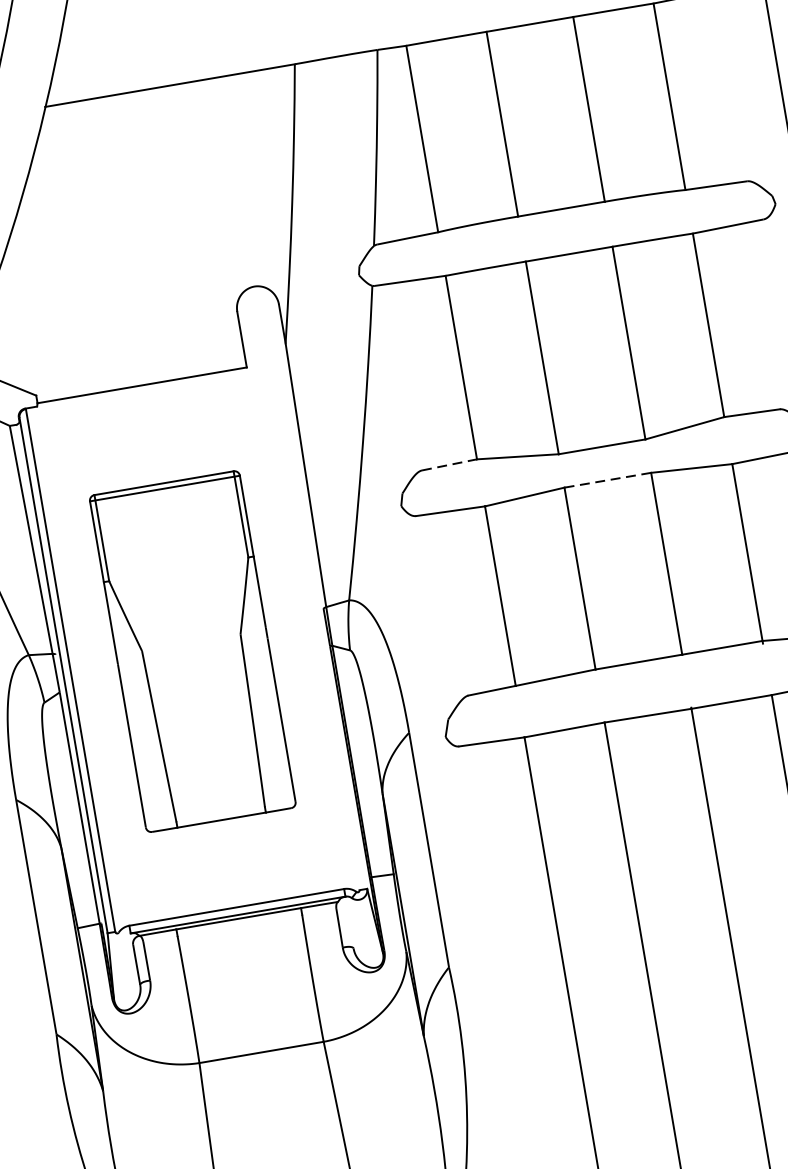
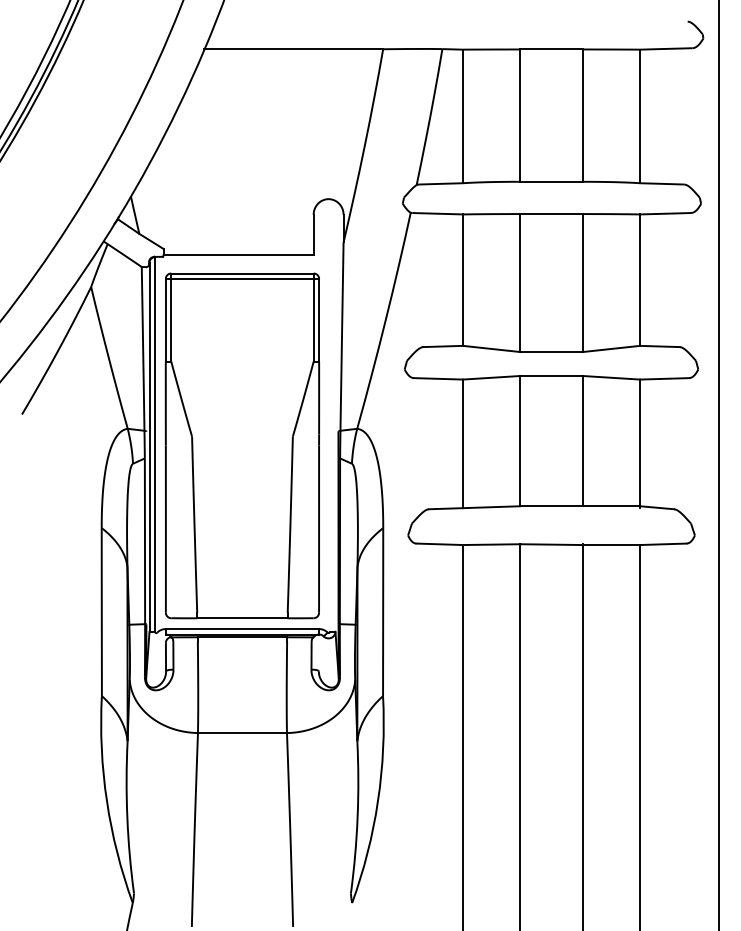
line: (449, 464) -> (443, 346), dashed -> solid
line: (607, 479) -> (551, 375), dashed -> solid
part: (191, 651) -> (241, 445), size x1.43

